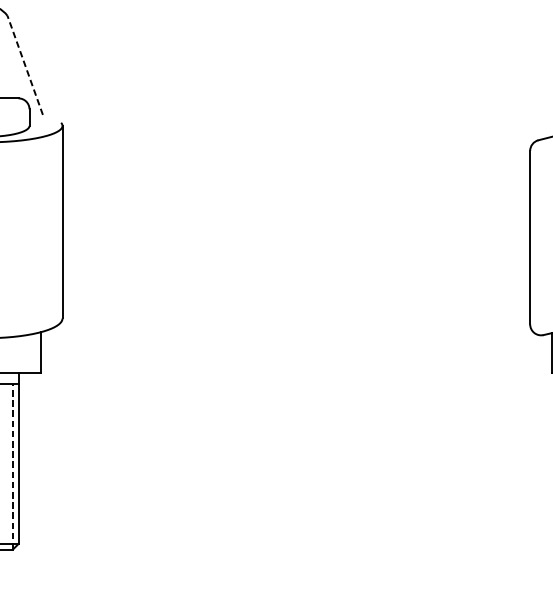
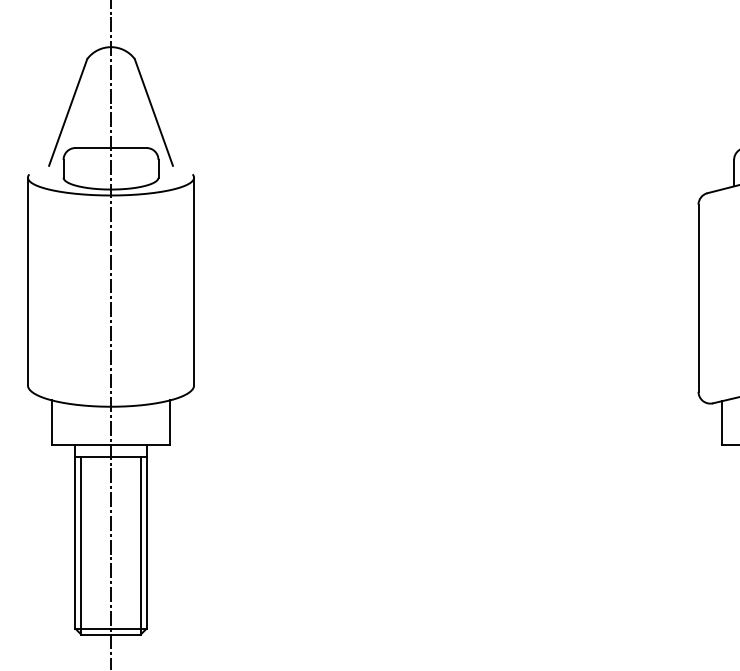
line: (24, 65) -> (153, 112), dashed -> solid
line: (12, 466) -> (140, 545), dashed -> solid

